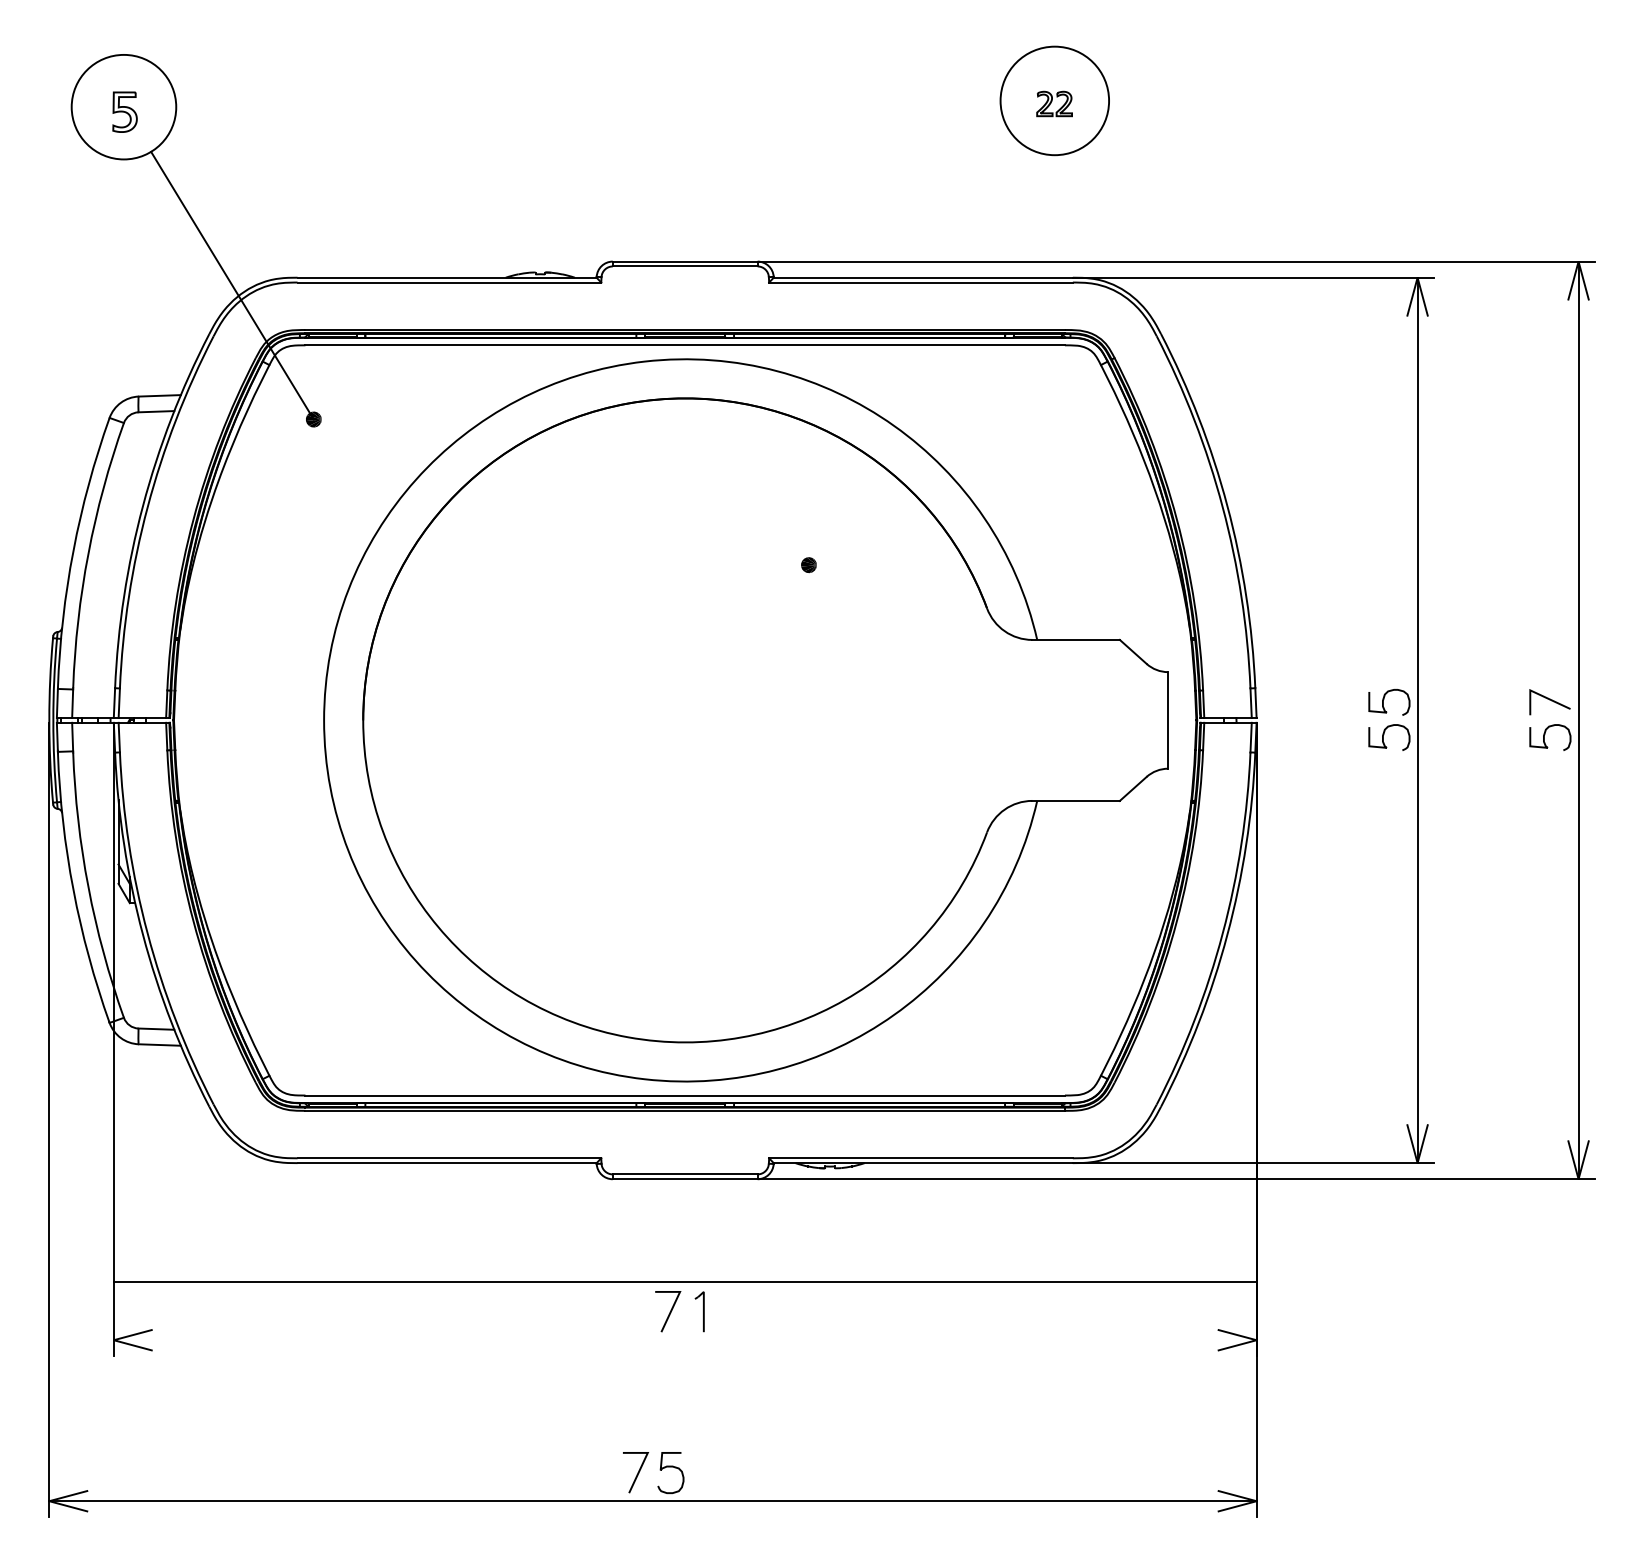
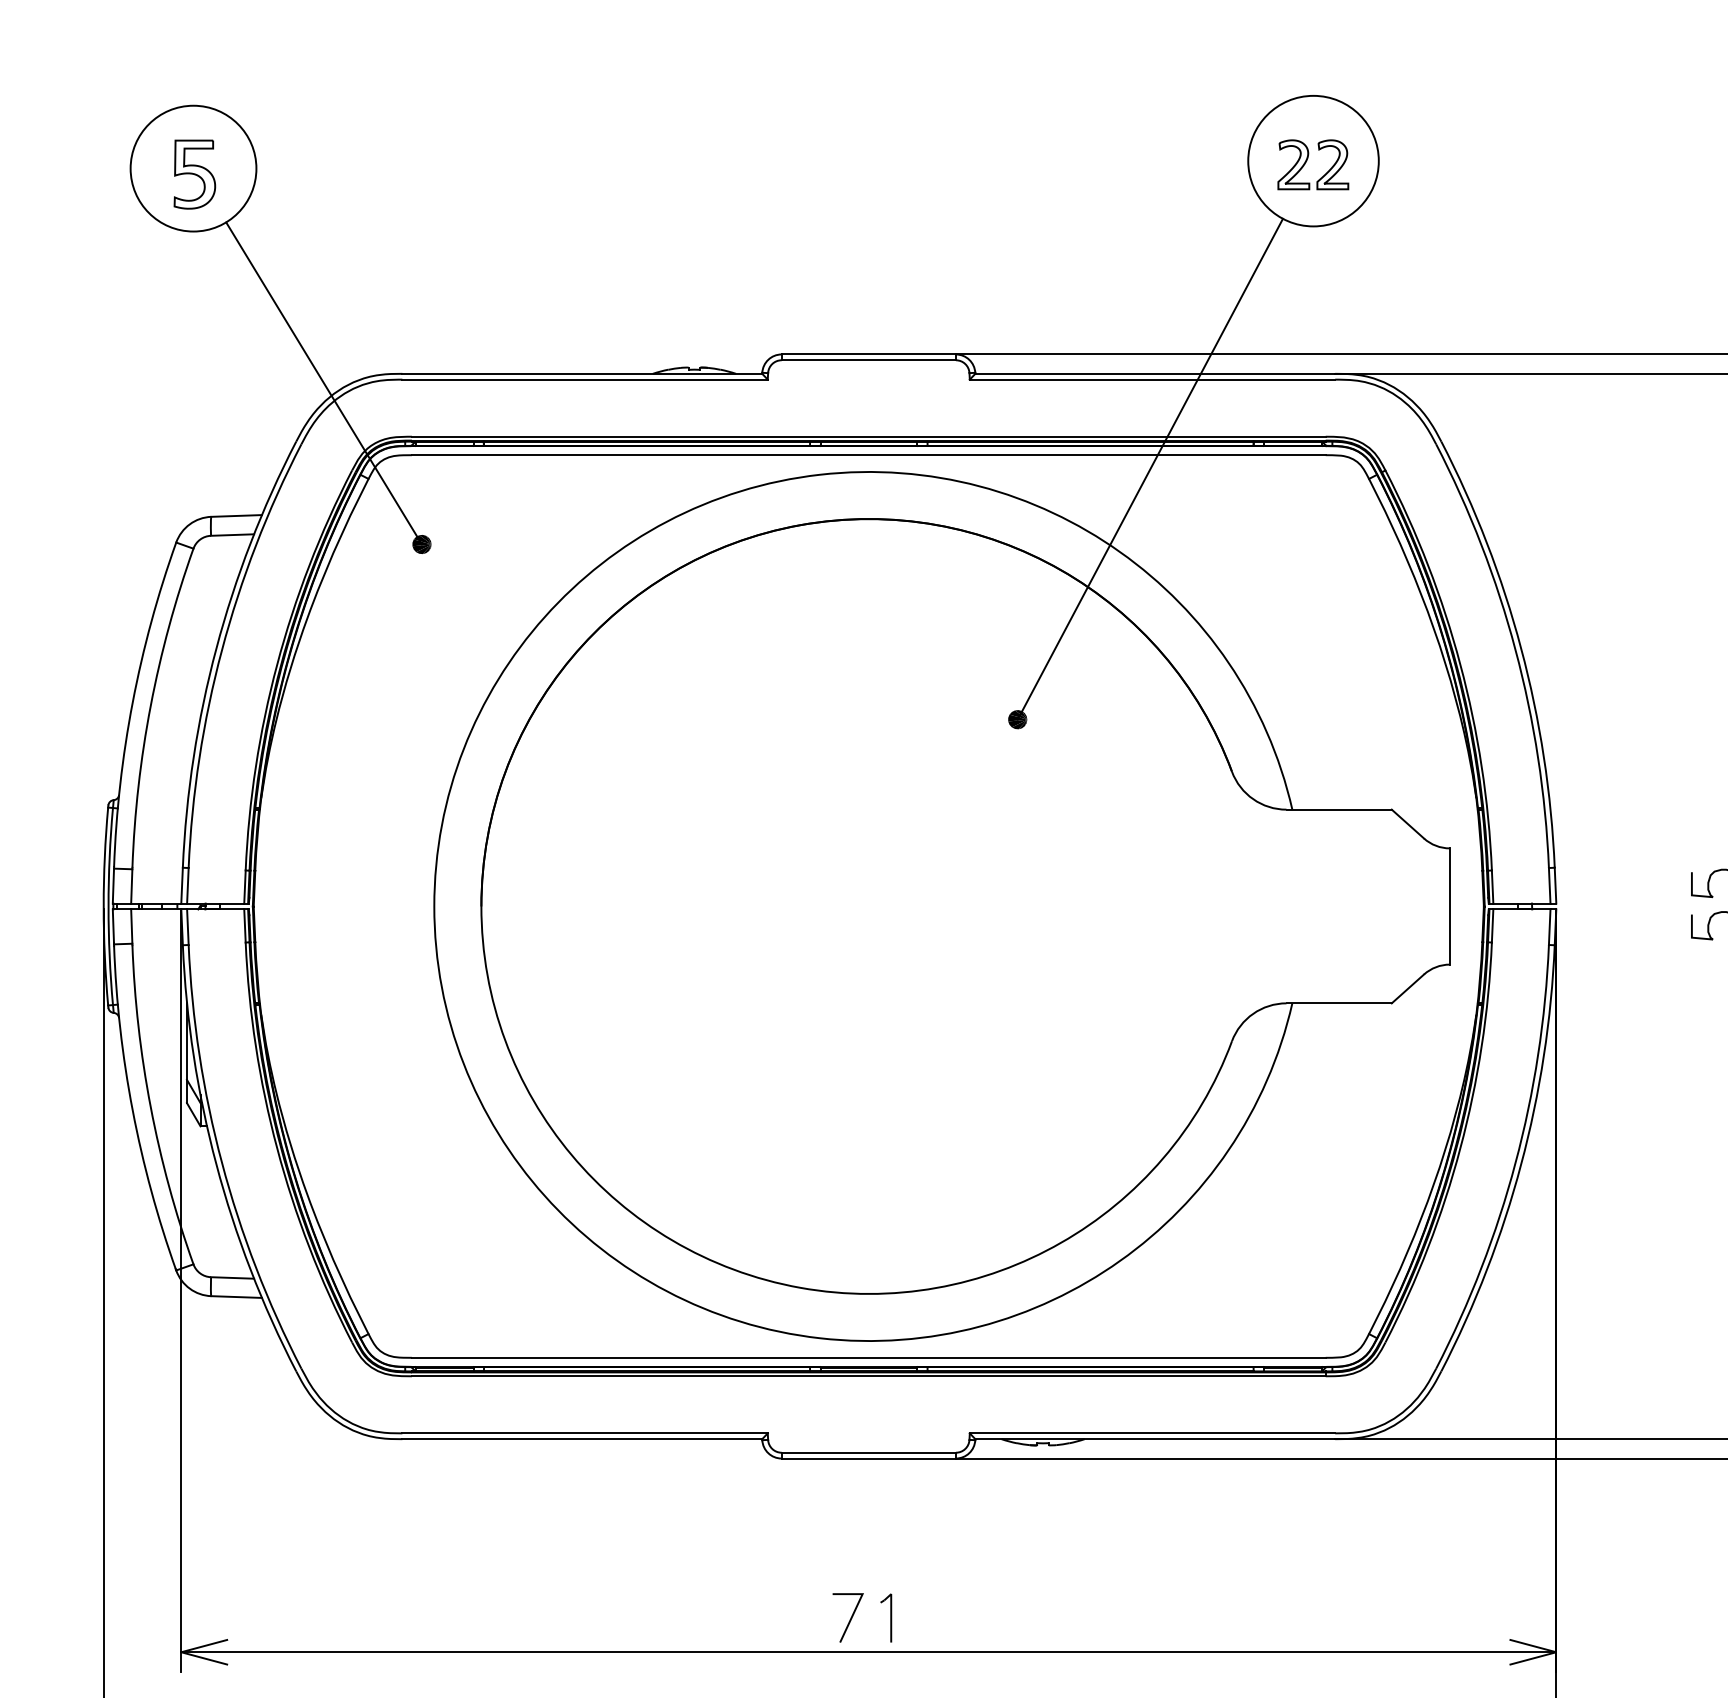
part: (1054, 103) -> (1313, 164), size x1.67
part: (124, 112) -> (194, 175), size x1.43
line: (918, 356) -> (1149, 468), added
line: (684, 1282) -> (867, 1652), moved

